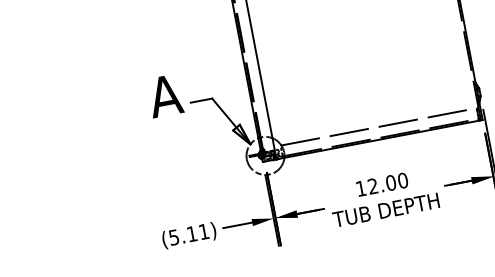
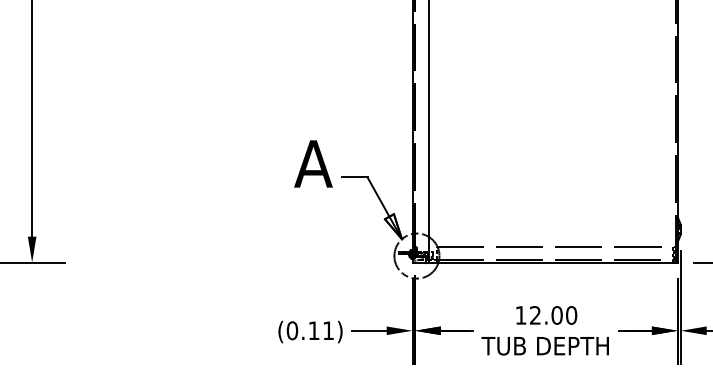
text: (174, 237) -> (292, 330), (5.11) -> (0.11)

